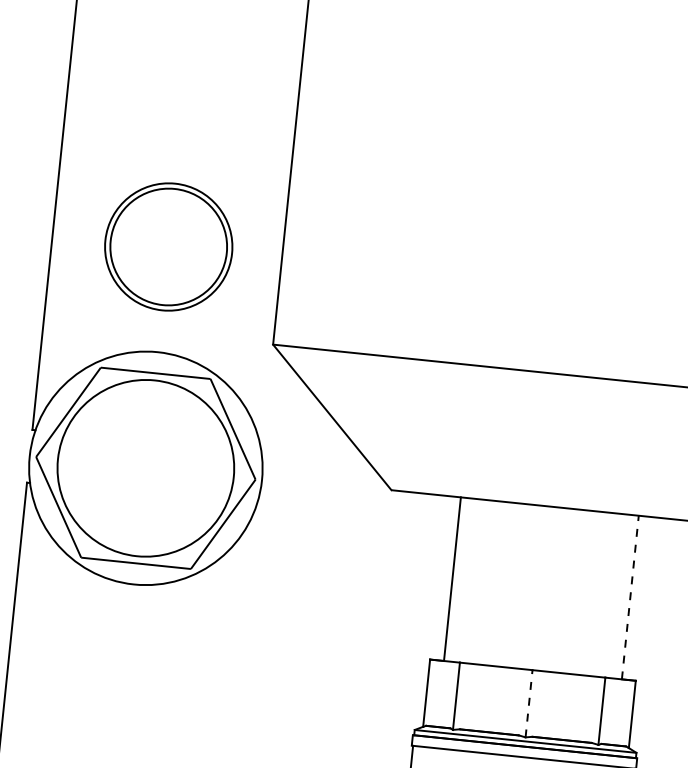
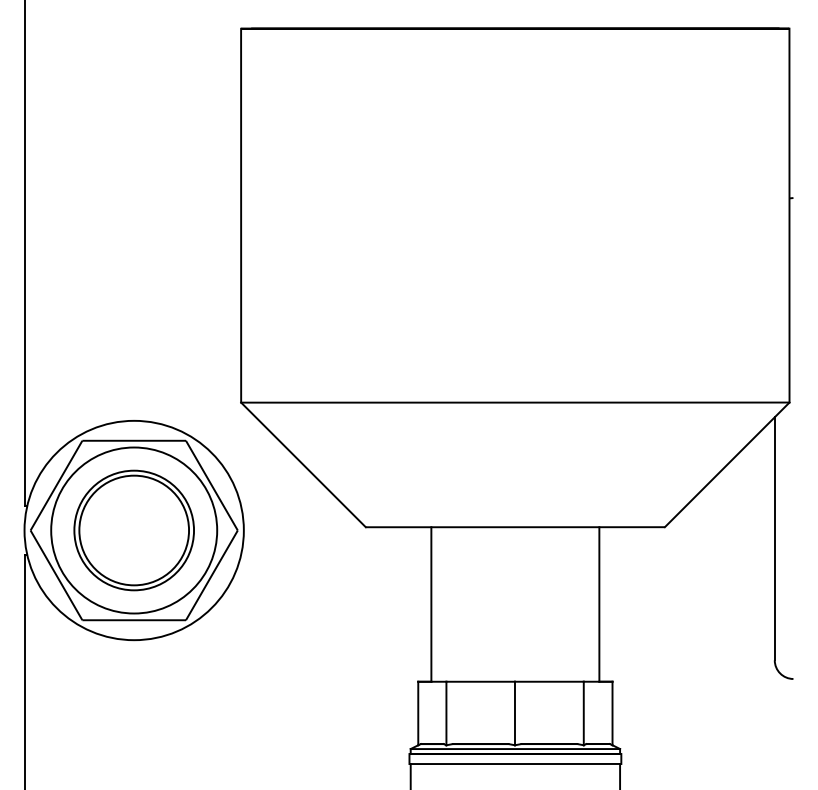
part: (168, 246) -> (133, 530), moved
line: (630, 596) -> (599, 603), dashed -> solid
line: (528, 703) -> (514, 713), dashed -> solid

